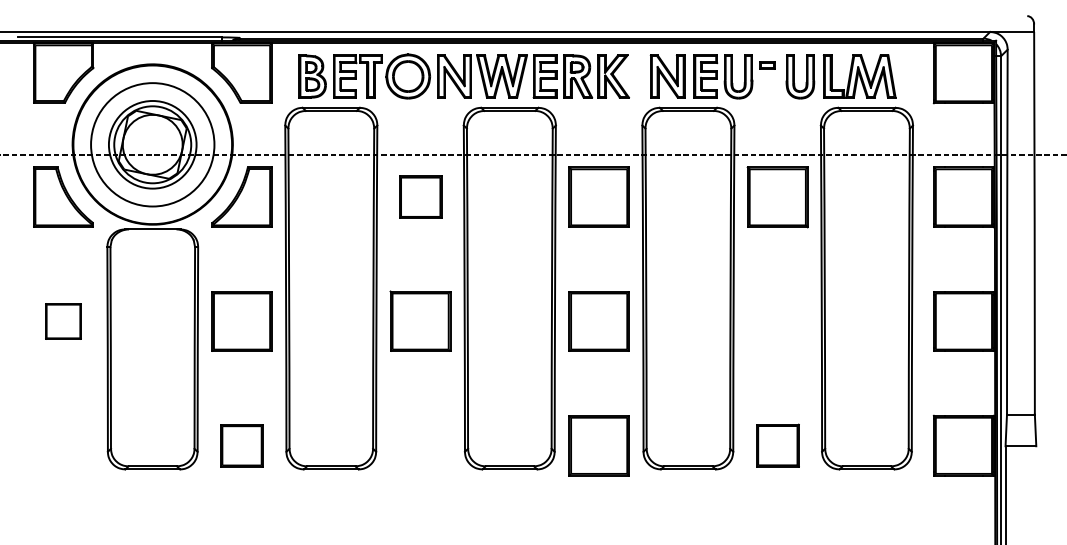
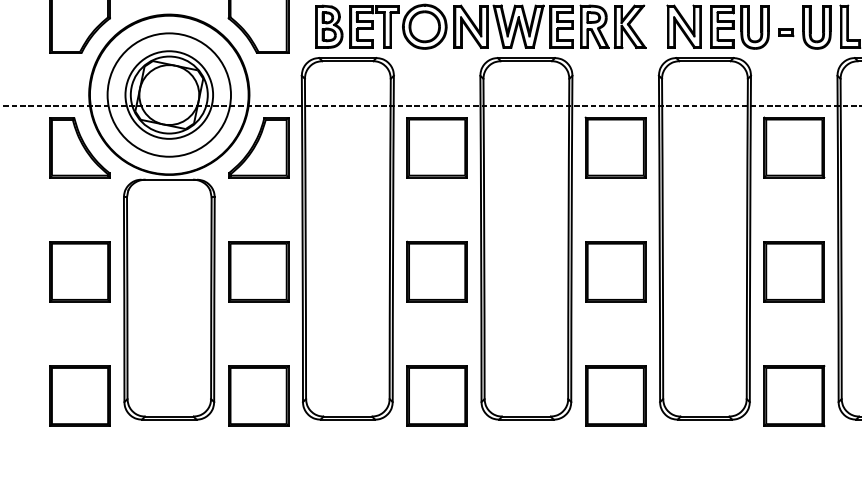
part: (767, 65) -> (786, 32), moved
part: (420, 196) -> (437, 146), size x1.43
part: (63, 321) -> (80, 271), size x1.67
part: (777, 321) -> (794, 271), added
part: (63, 445) -> (80, 395), added
part: (241, 445) -> (258, 395), size x1.43
part: (420, 445) -> (437, 395), added
part: (777, 445) -> (794, 395), size x1.43

